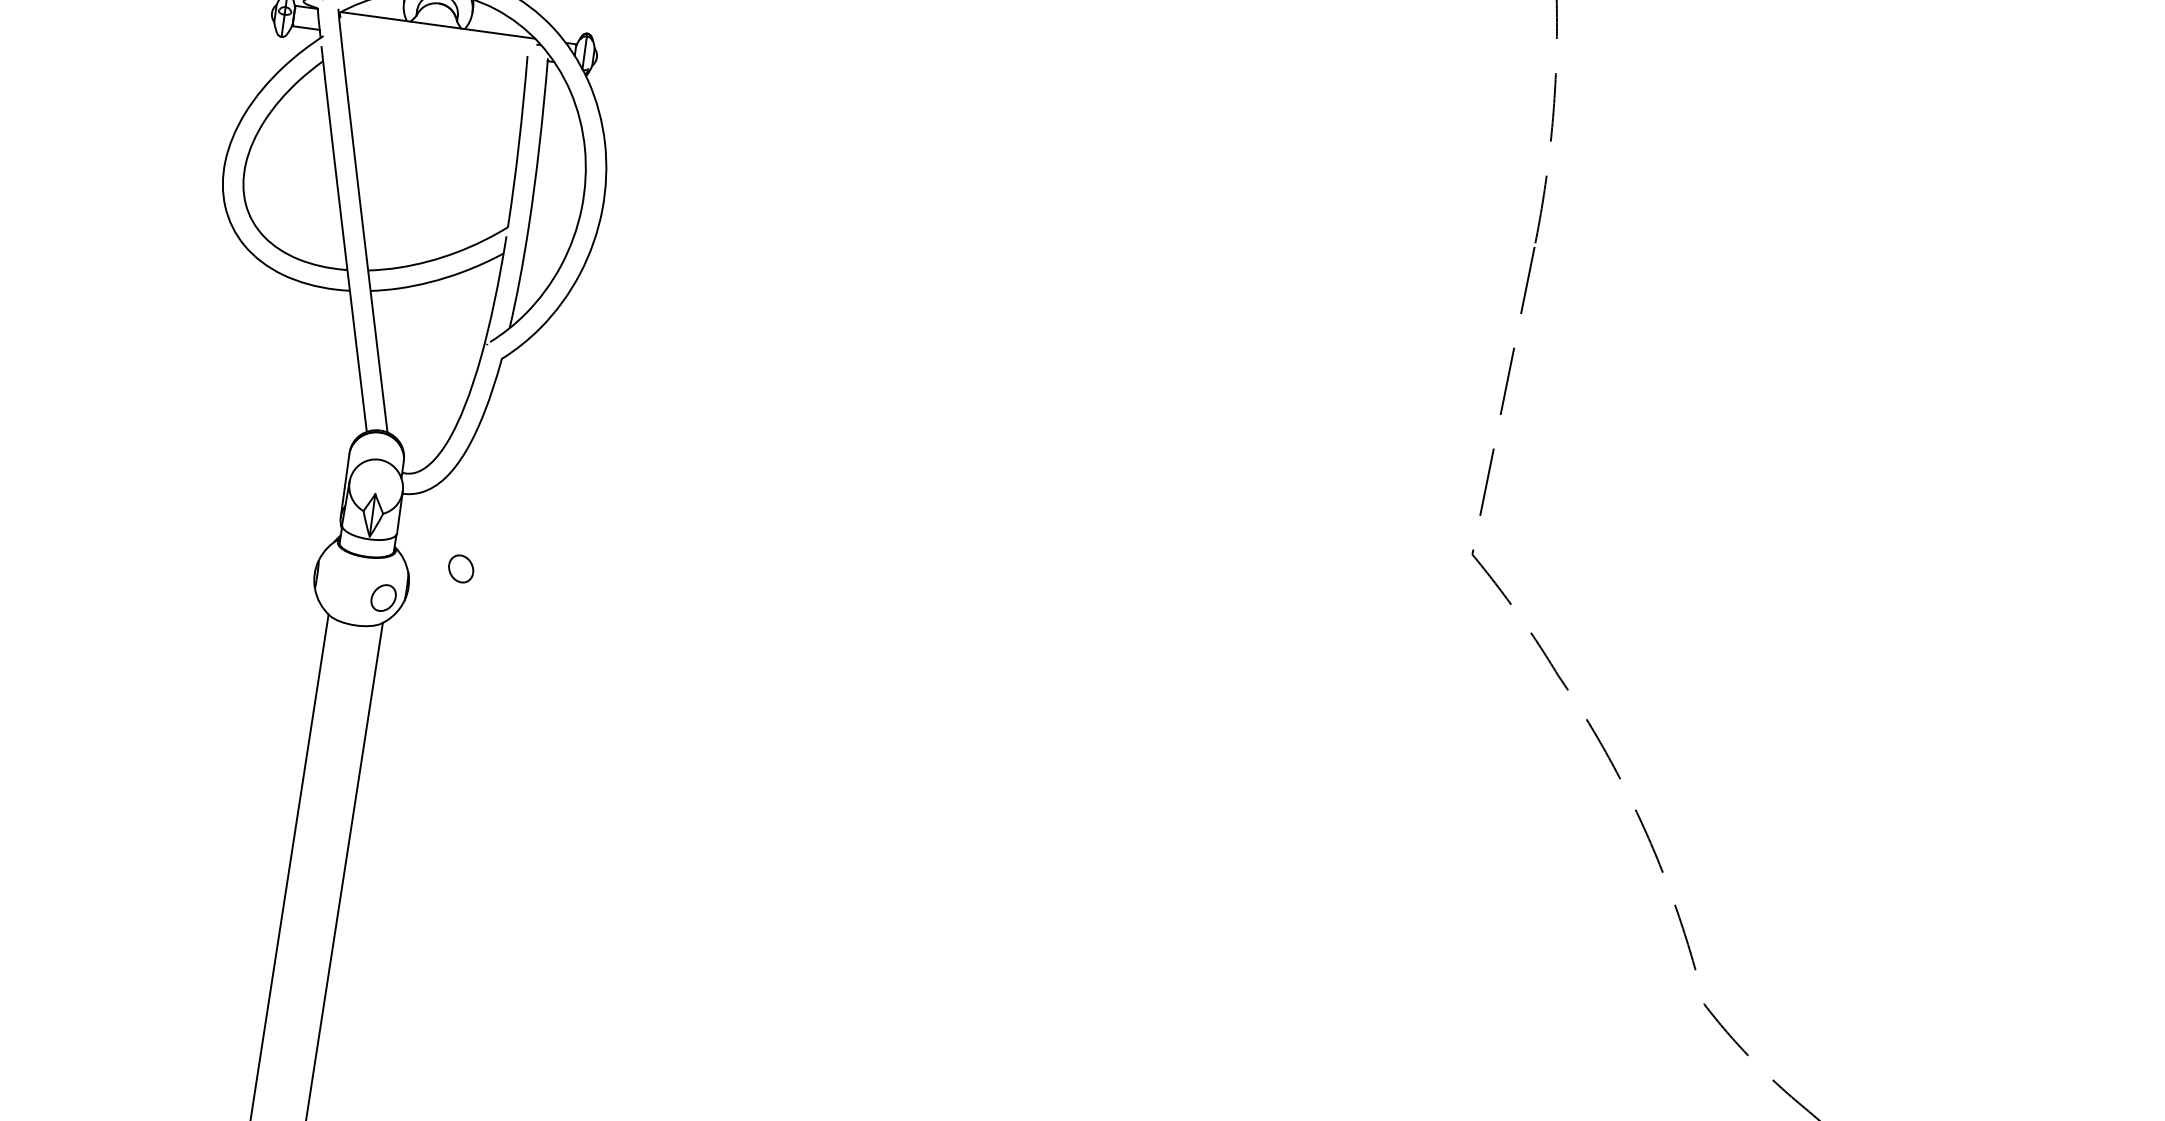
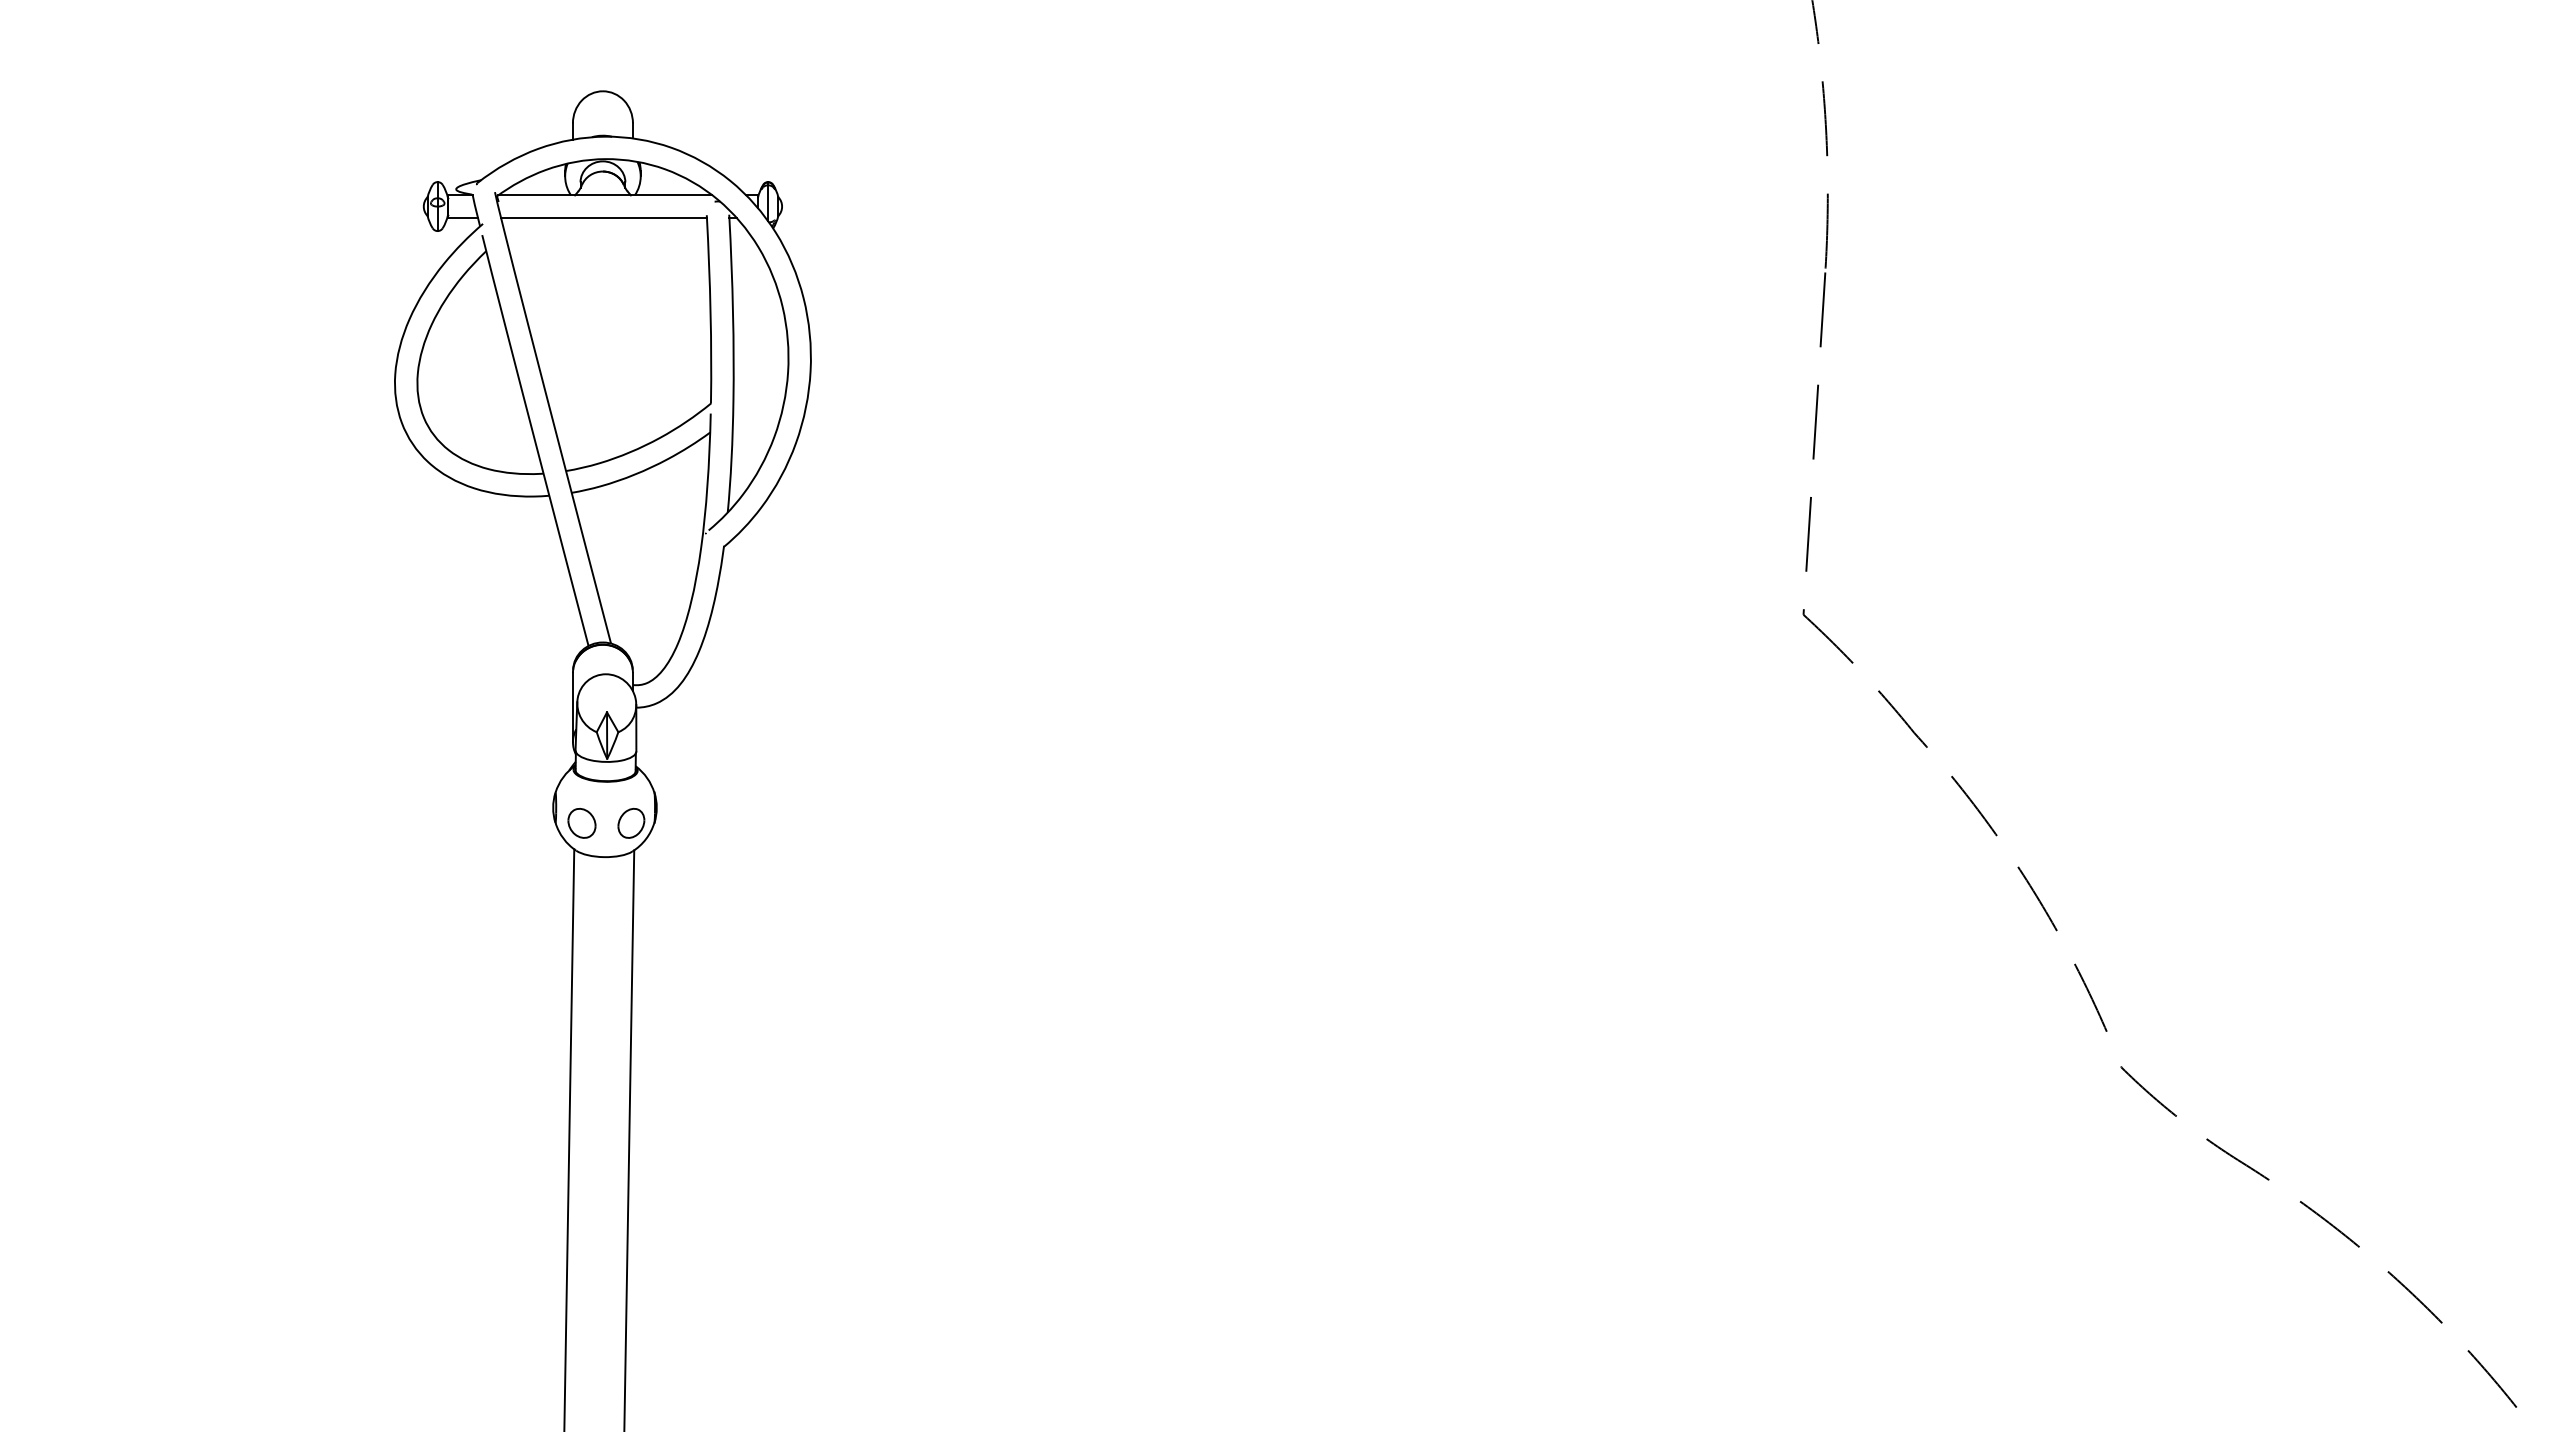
line: (433, 45) -> (603, 217), added
part: (460, 569) -> (581, 823), moved

